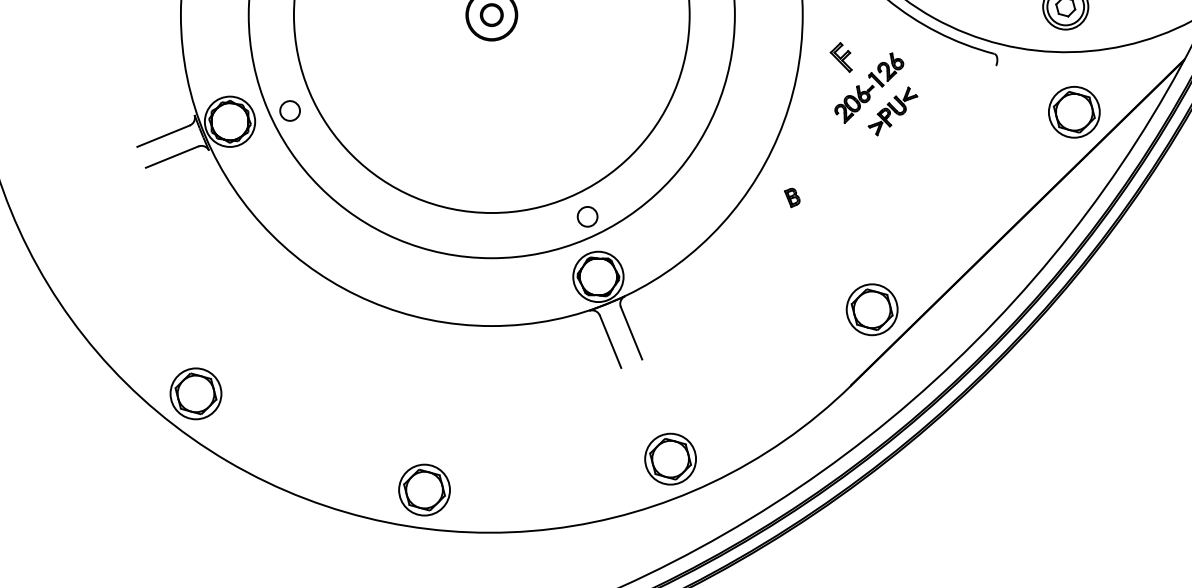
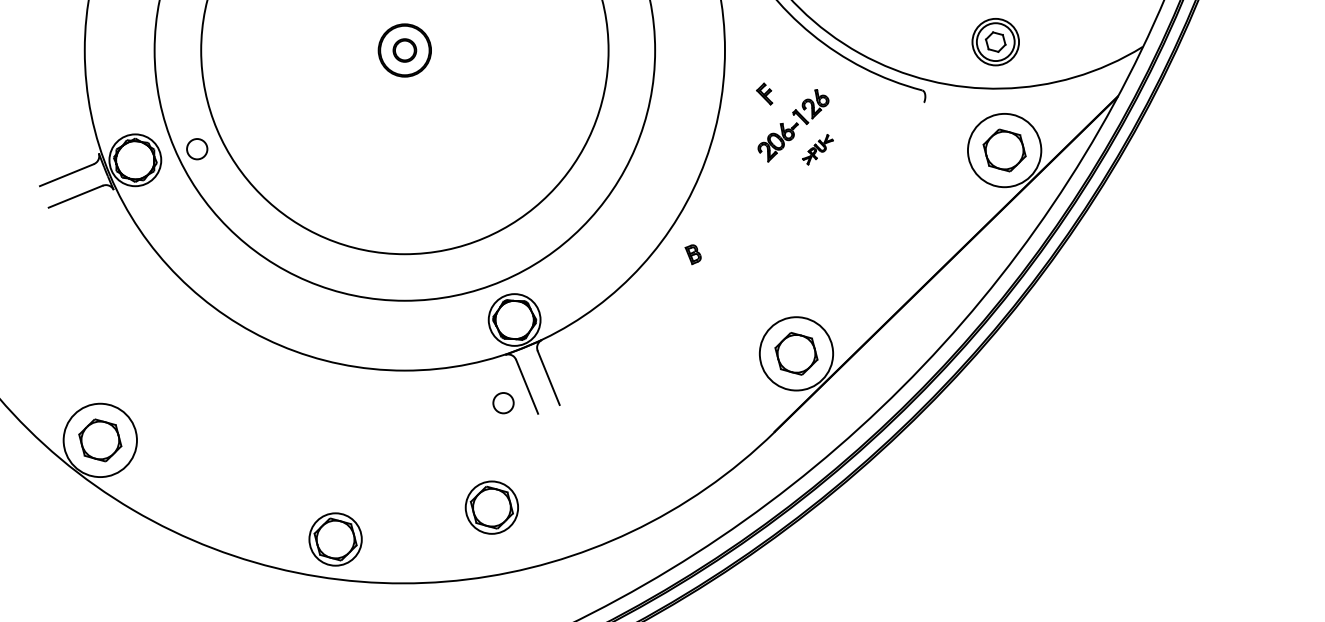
part: (841, 56) -> (764, 93), size x0.7
part: (892, 111) -> (817, 149), size x0.6
circle: (1074, 112) -> (1004, 150), size x1.4
part: (791, 197) -> (692, 254), moved
circle: (587, 217) -> (503, 403), moved
circle: (872, 309) -> (796, 353), size x1.4
circle: (196, 393) -> (100, 440), size x1.4
part: (670, 459) -> (491, 507), moved

